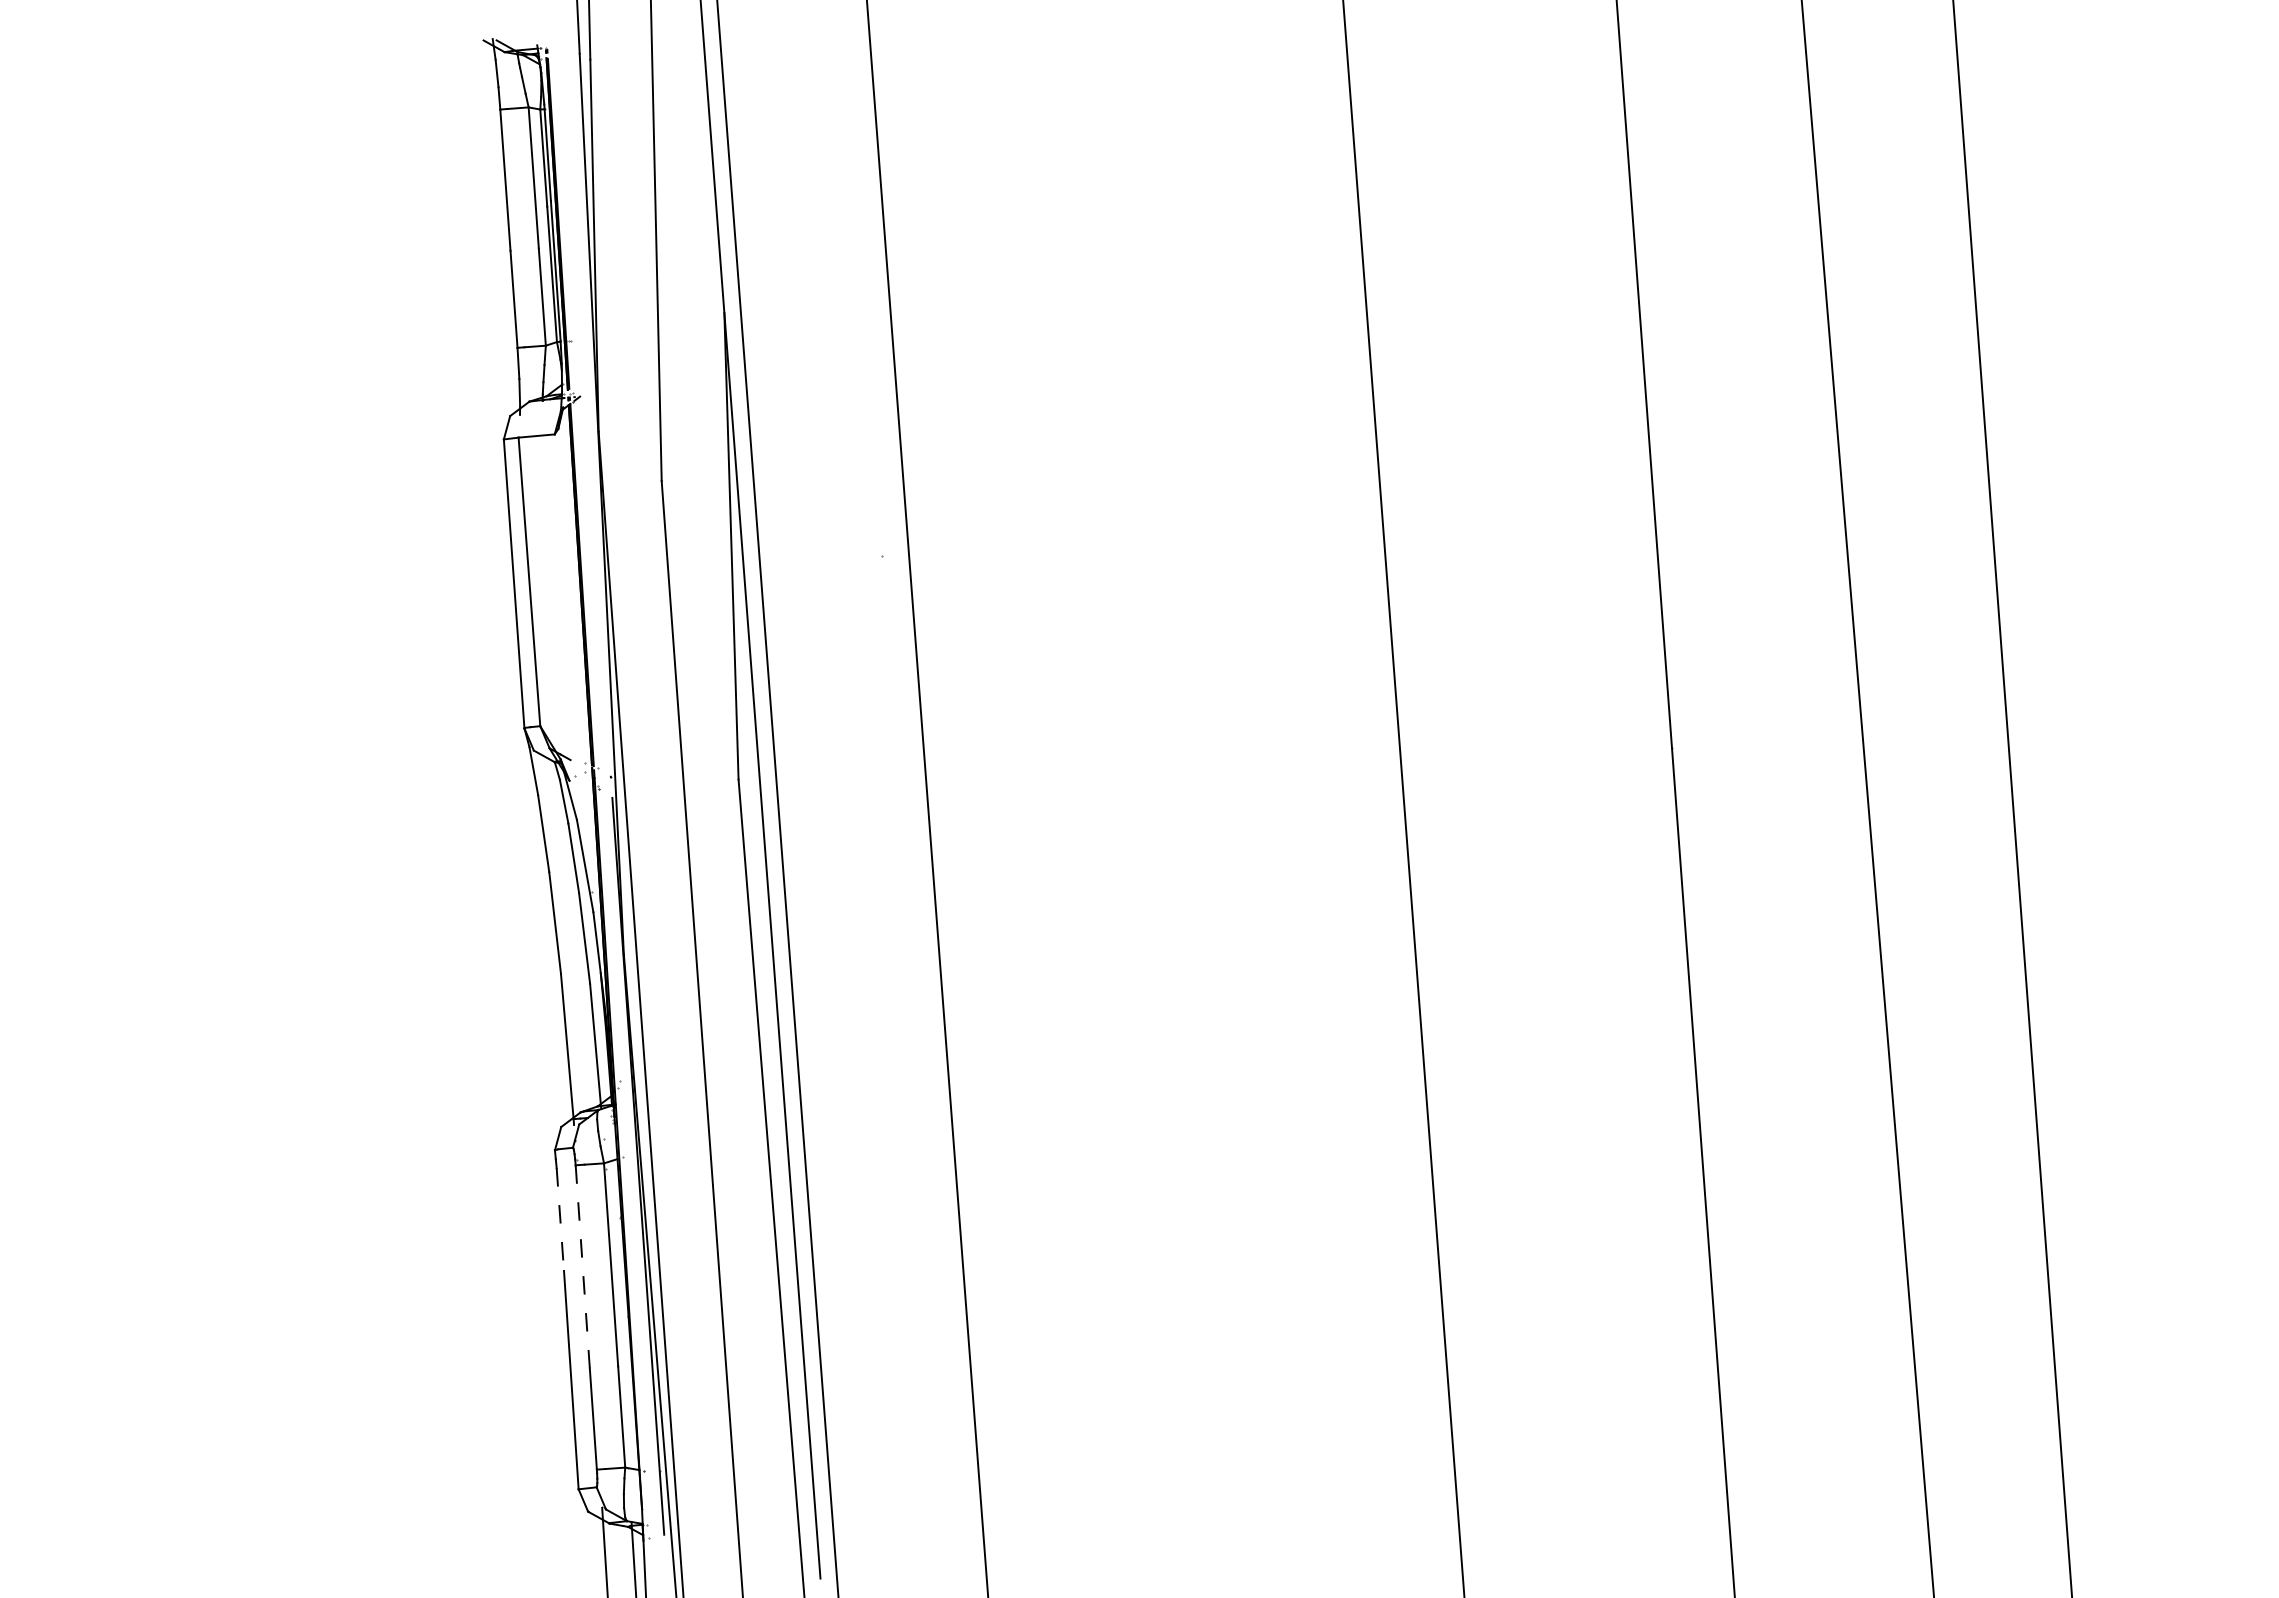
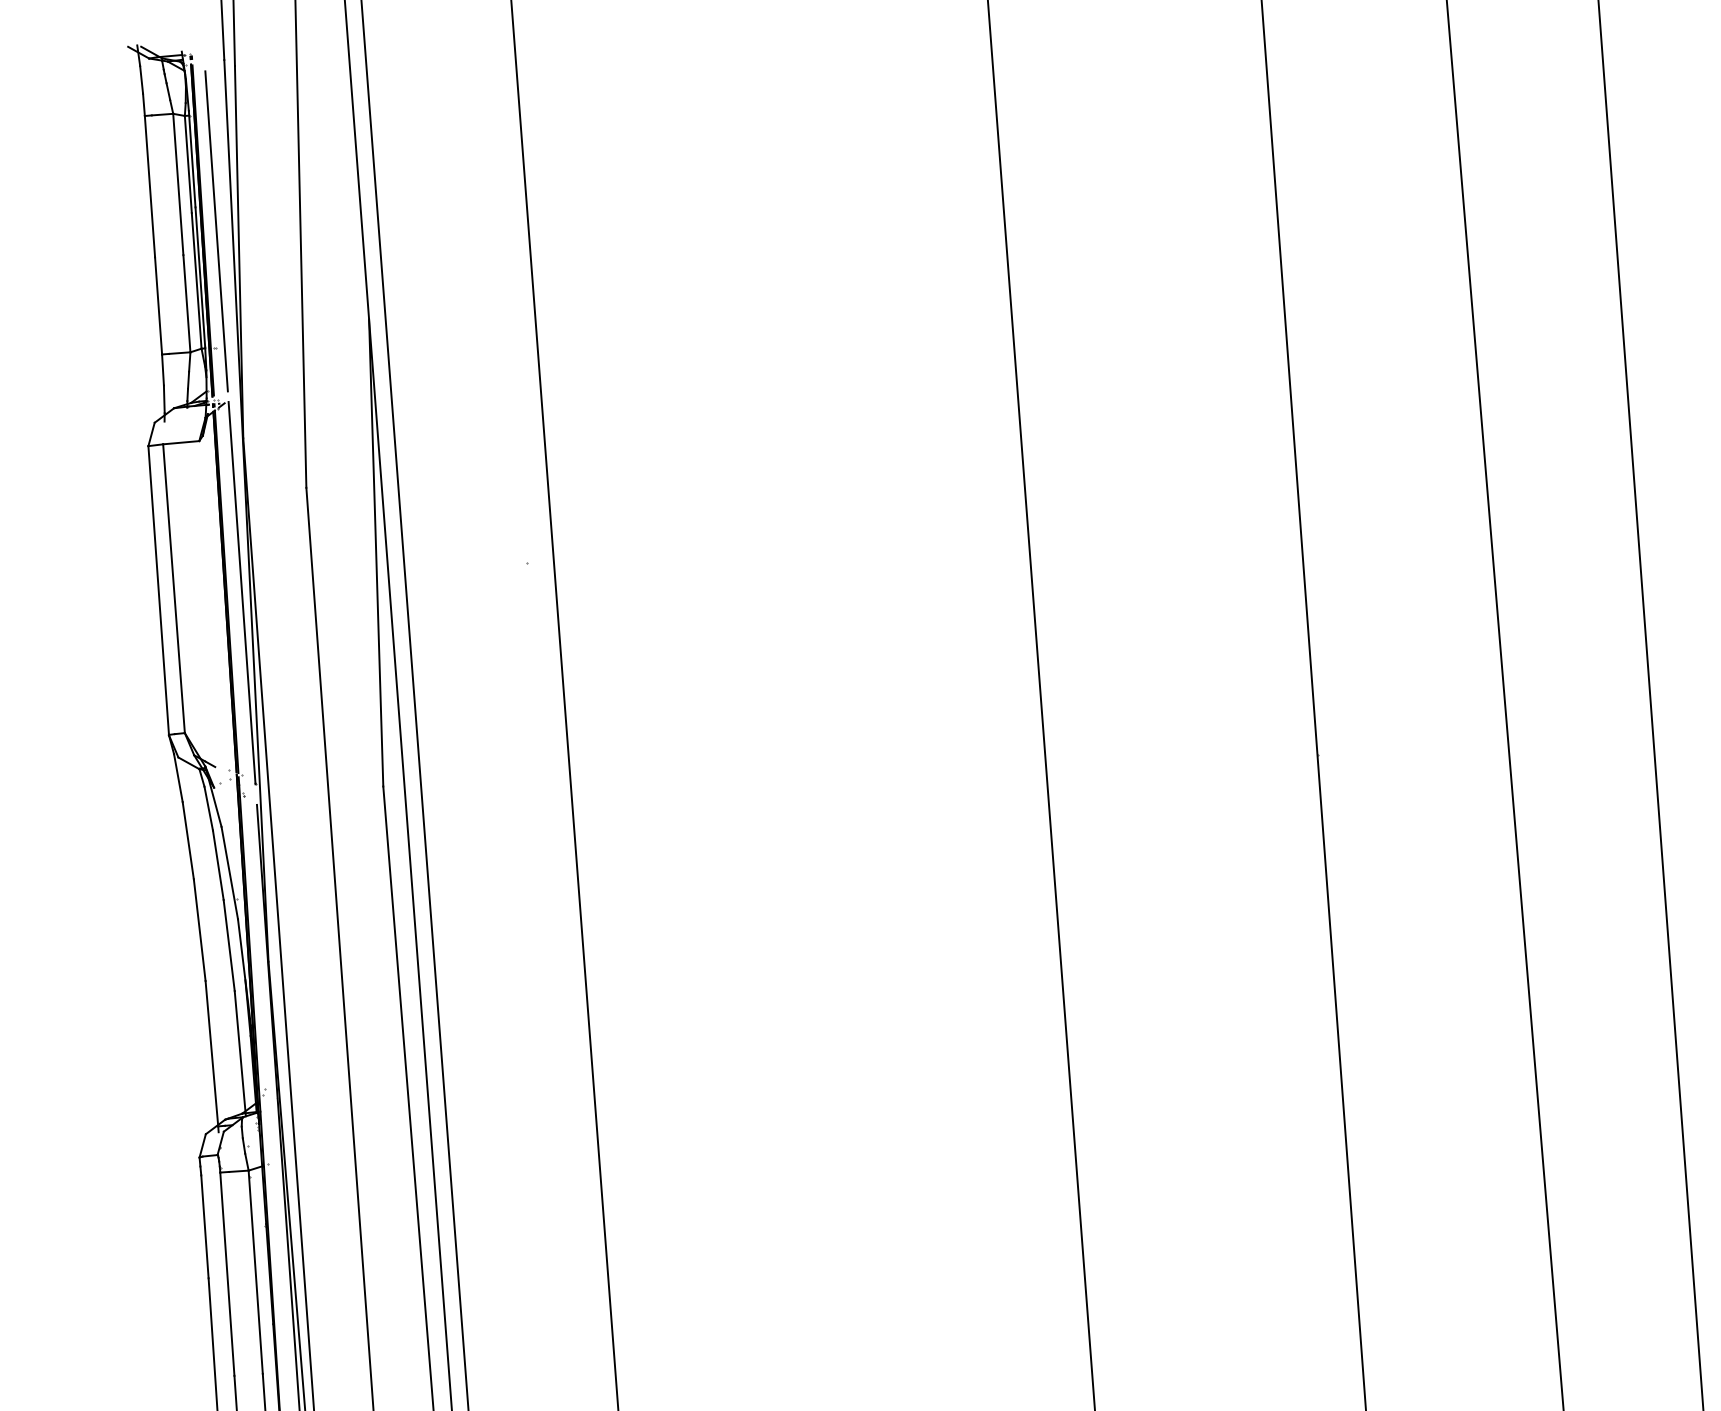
line: (571, 224) -> (216, 231), added
line: (597, 585) -> (242, 592), added
line: (560, 1219) -> (205, 1226), dashed -> solid
line: (582, 1266) -> (227, 1273), dashed -> solid

